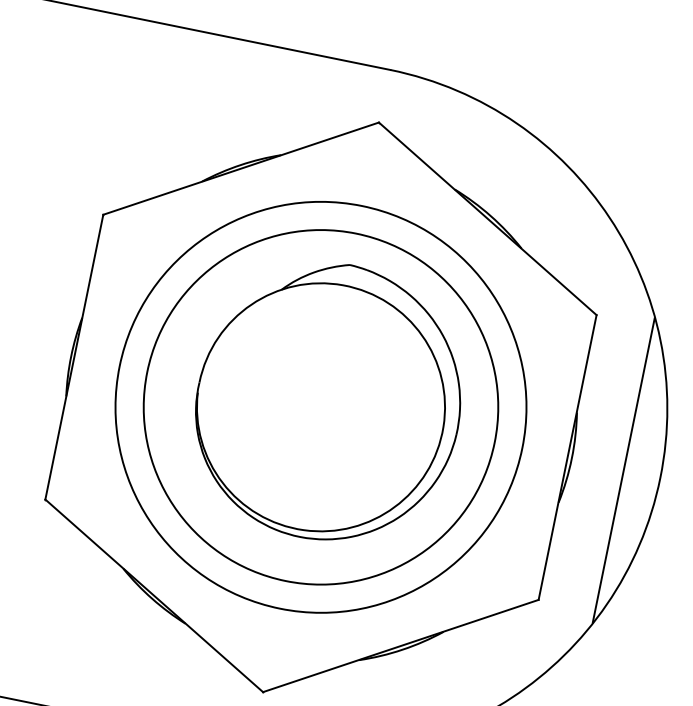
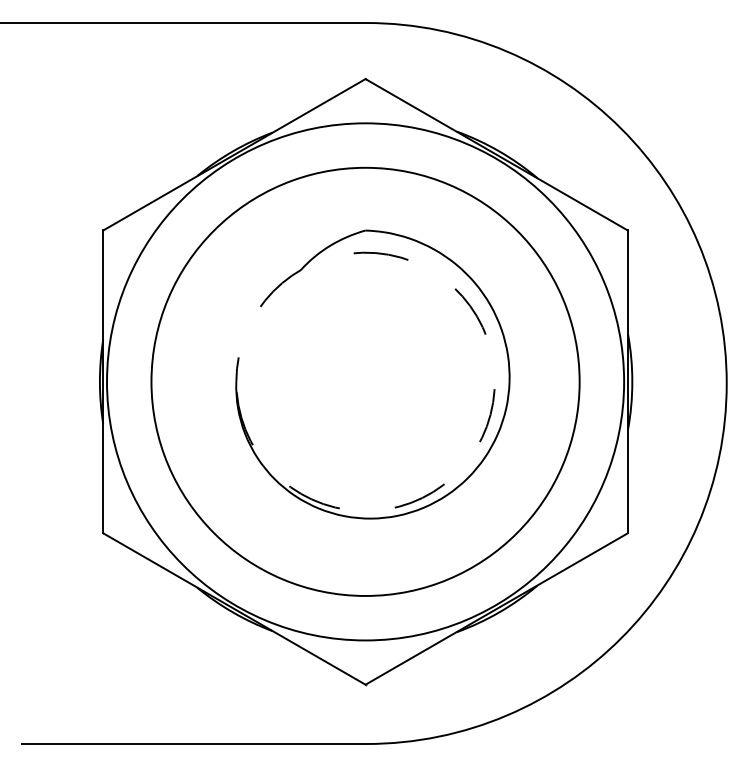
circle: (321, 406) -> (365, 381), size x1.4
arc: (443, 426) -> (494, 376), solid -> dashed
line: (623, 470) -> (687, 383), removed

